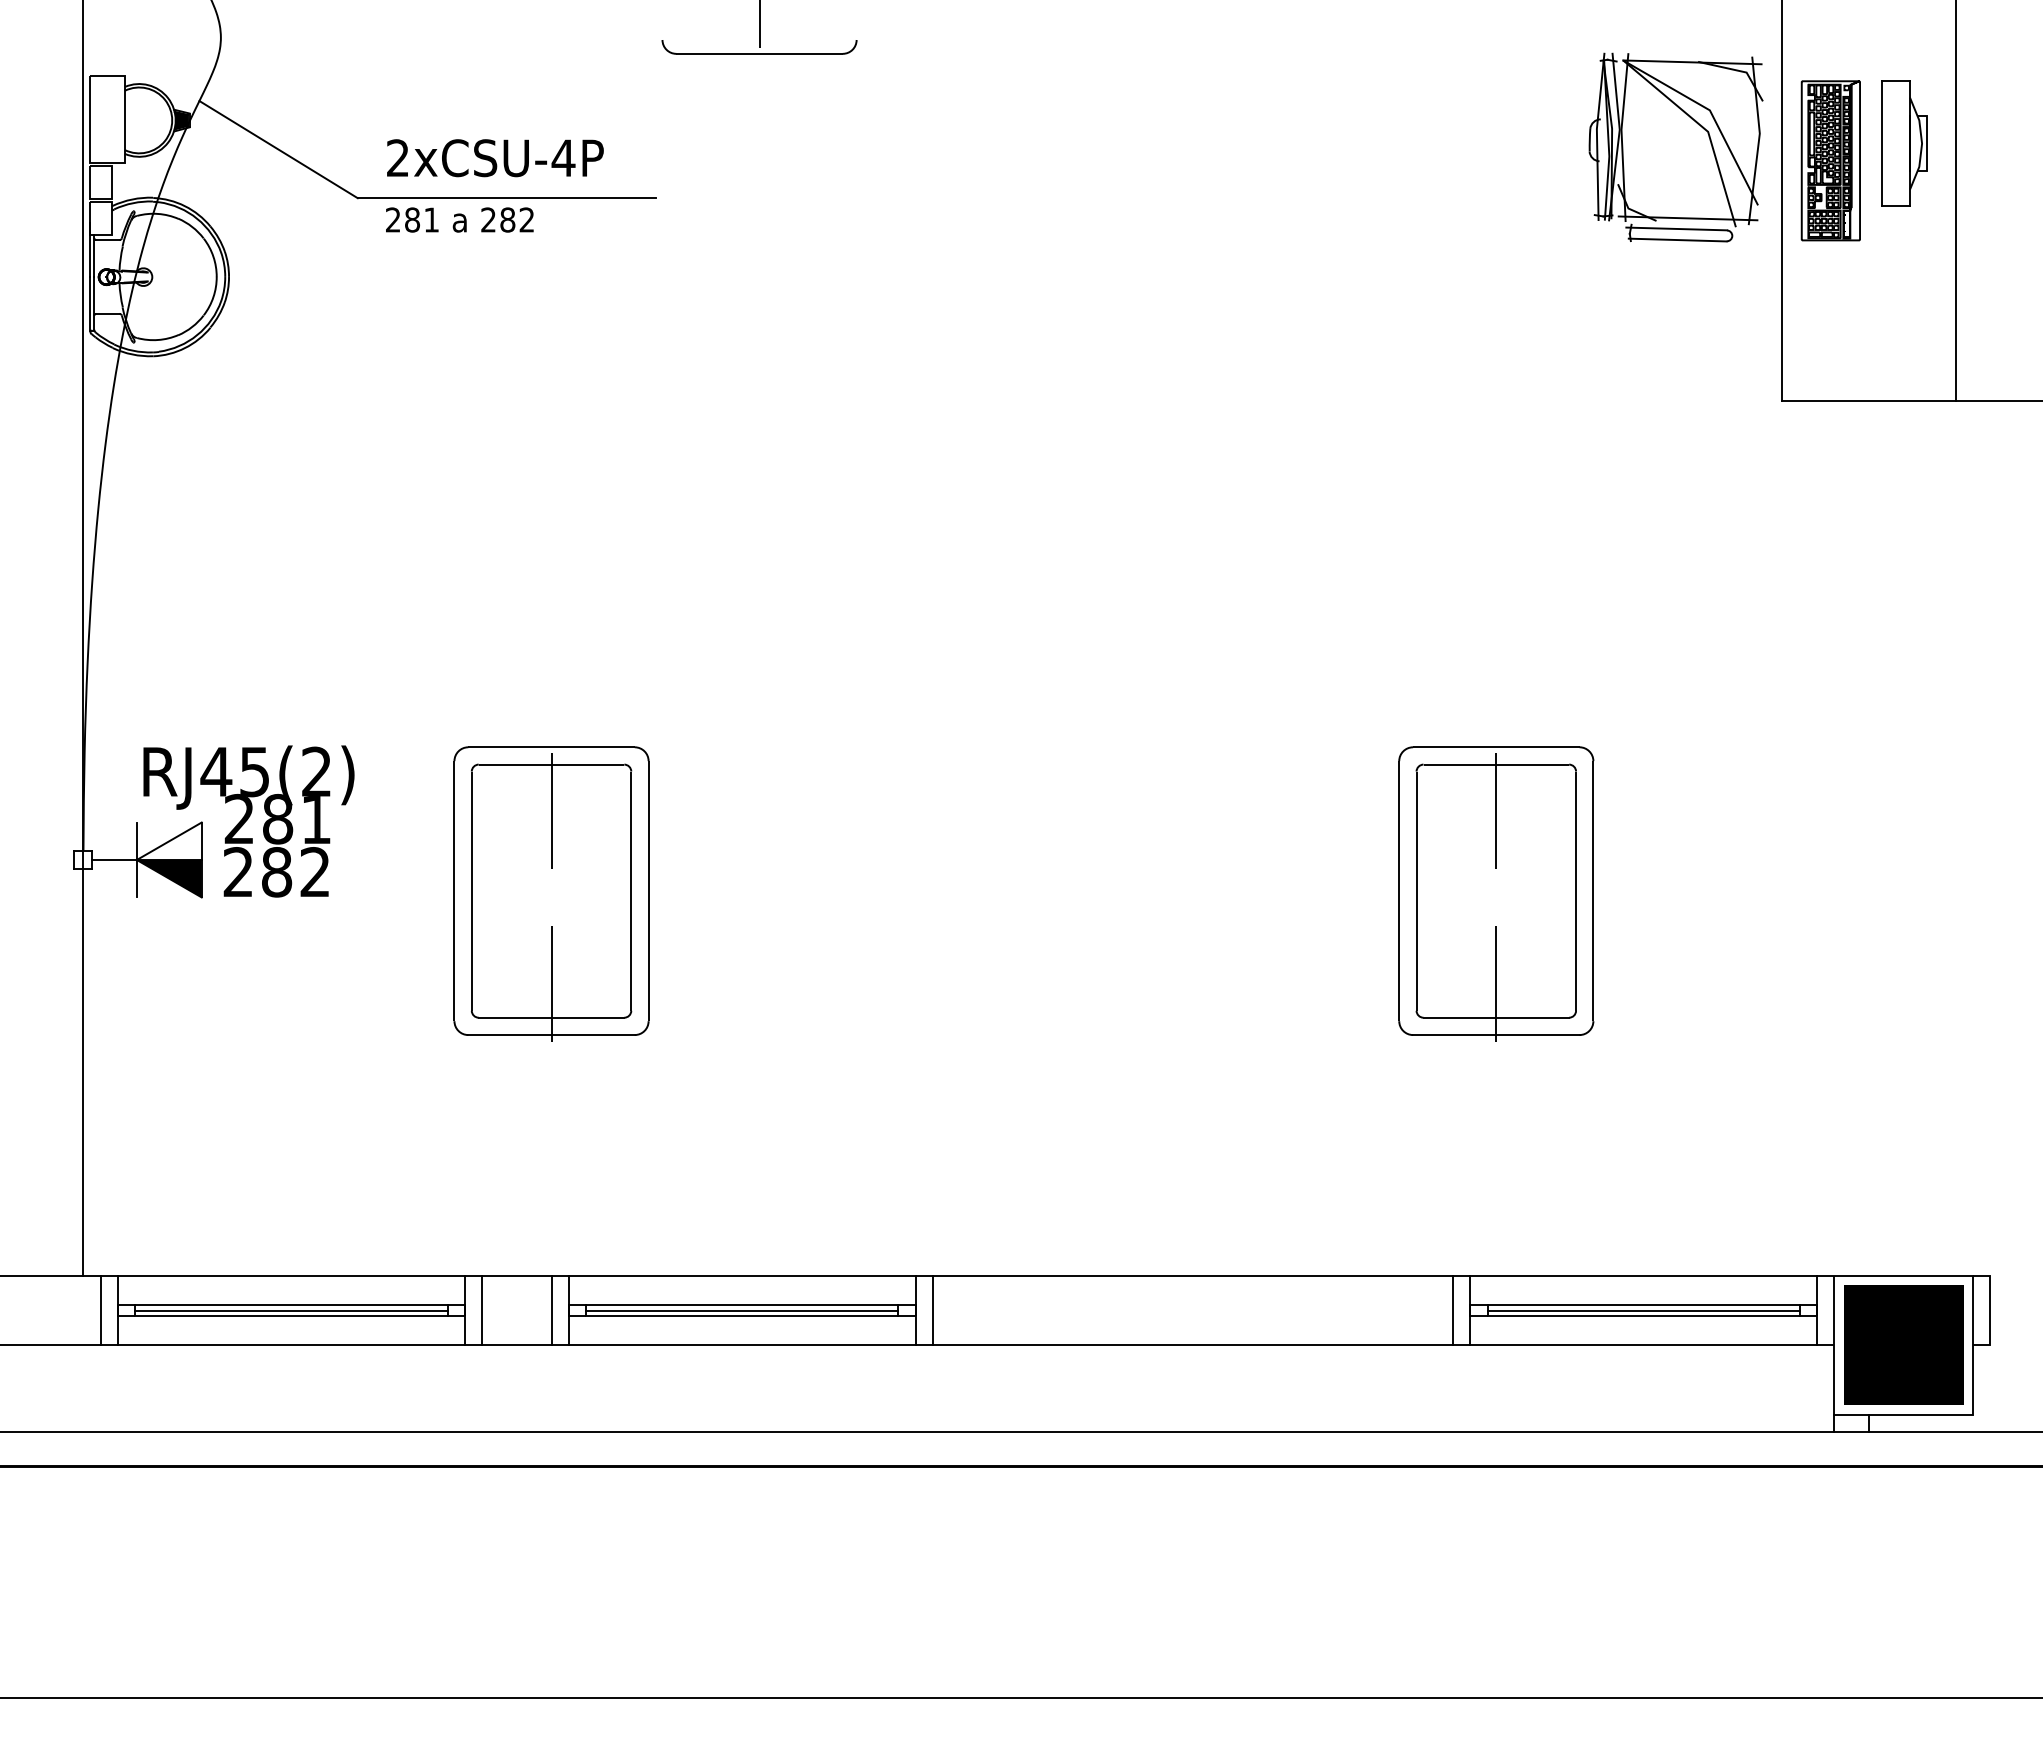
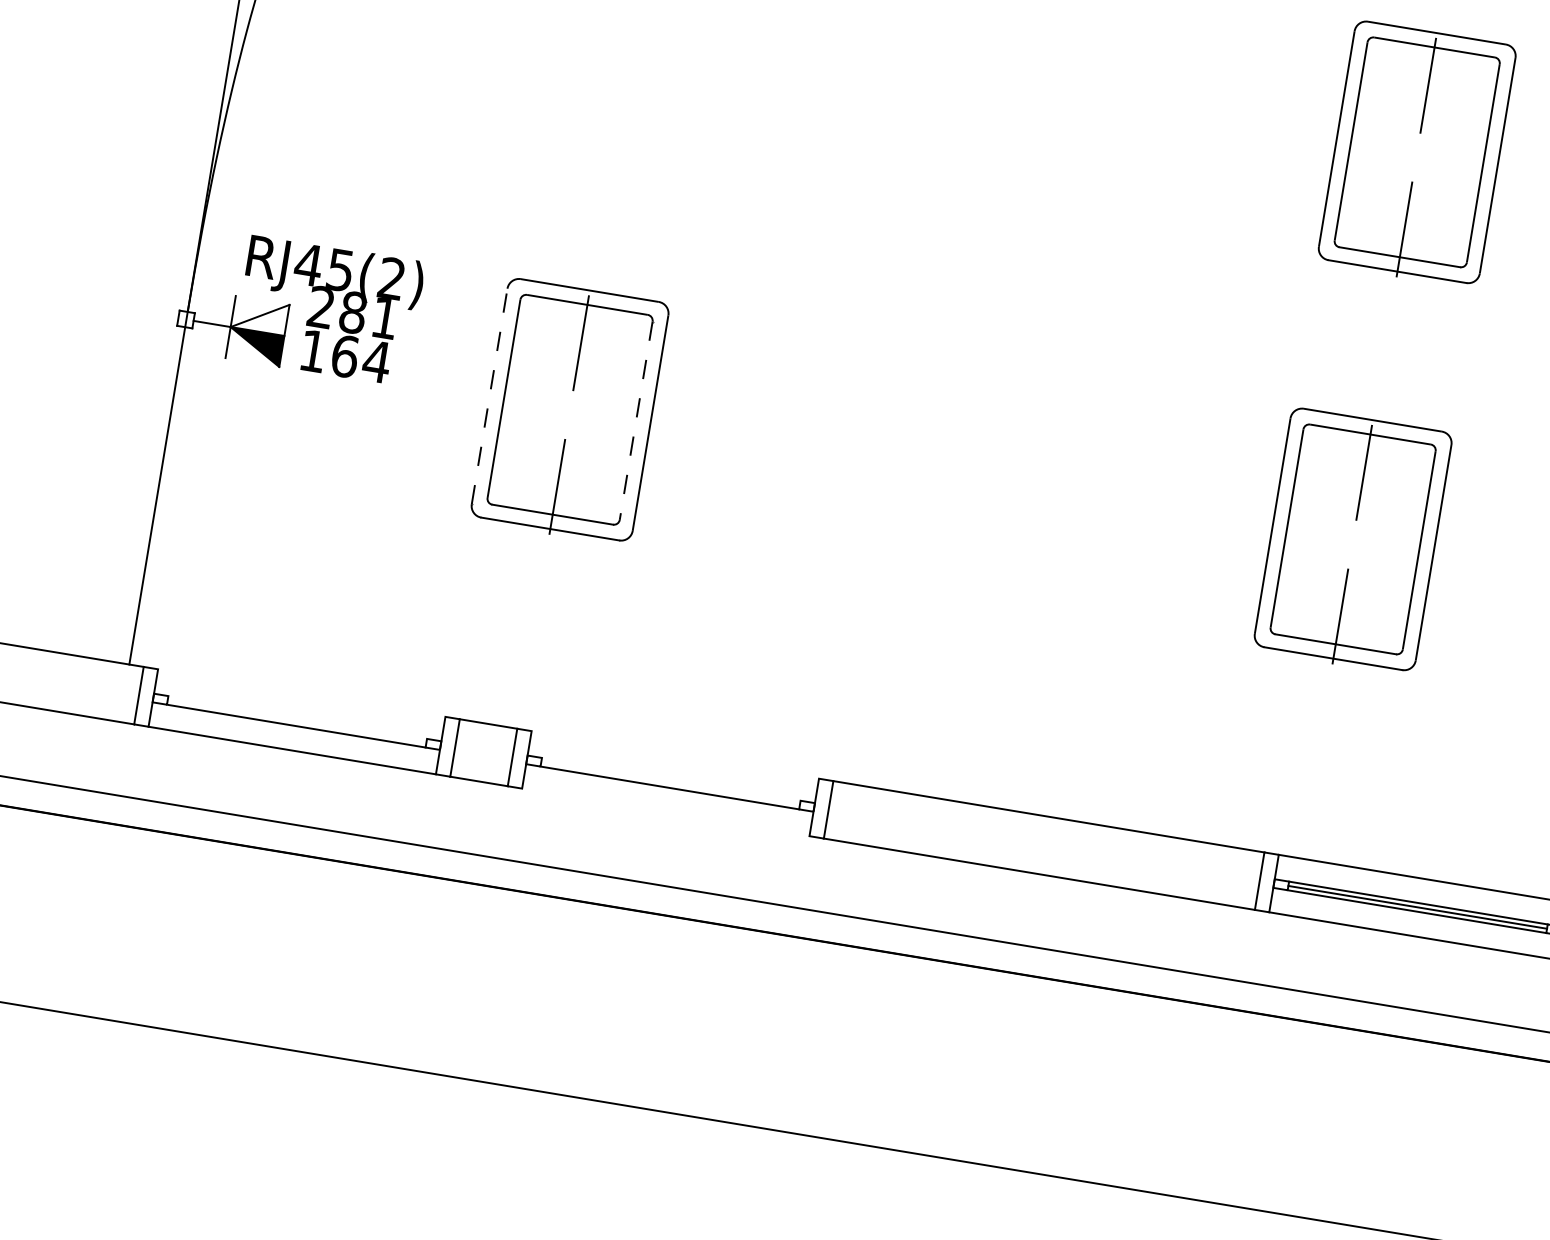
part: (1496, 426) -> (1417, 154), added
text: (277, 872) -> (345, 356), 282 -> 164
line: (454, 891) -> (489, 396), solid -> dashed
line: (631, 891) -> (636, 421), solid -> dashed
line: (291, 1276) -> (301, 693), removed
line: (741, 1276) -> (674, 755), removed
line: (291, 1305) -> (297, 717), removed
line: (742, 1305) -> (671, 779), removed
line: (291, 1310) -> (297, 721), removed
line: (742, 1310) -> (670, 783), removed
line: (741, 1345) -> (665, 812), removed

